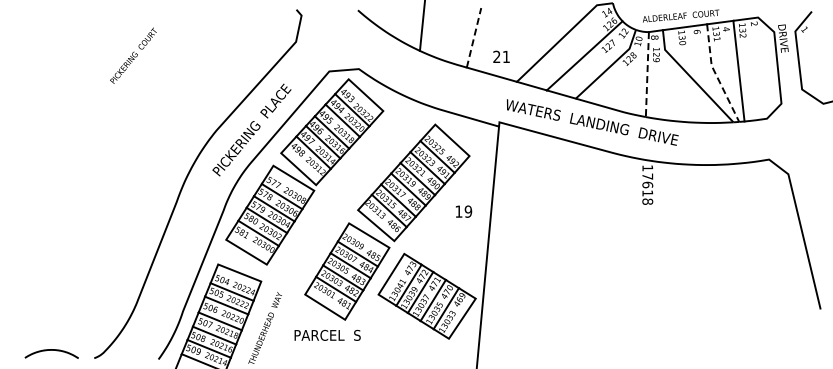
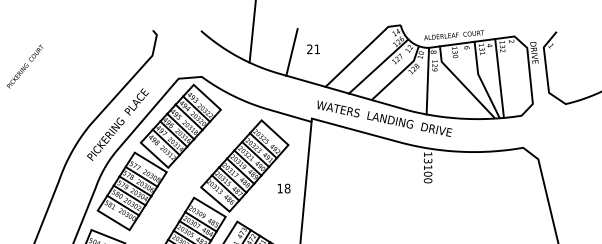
line: (474, 37) -> (292, 52), dashed -> solid
text: (501, 56) -> (313, 48), moved
line: (647, 74) -> (427, 81), dashed -> solid
line: (716, 74) -> (481, 81), dashed -> solid
text: (647, 188) -> (427, 170), 17618 -> 13100
text: (468, 211) -> (287, 188), 19 -> 18

